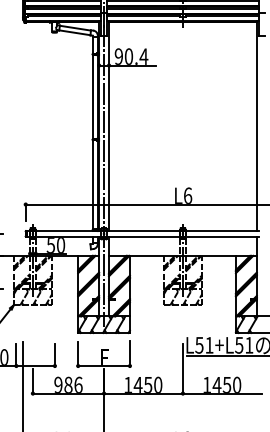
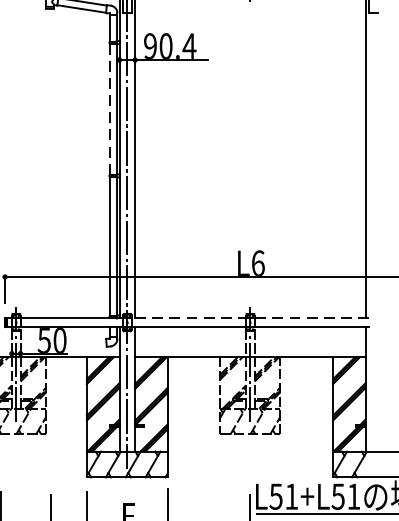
line: (92, 97) -> (109, 109), solid -> dashed
line: (182, 231) -> (249, 319), solid -> dashed

